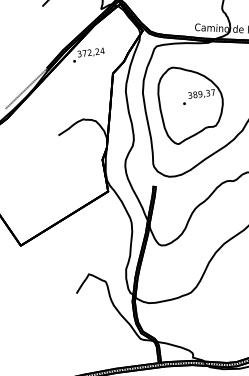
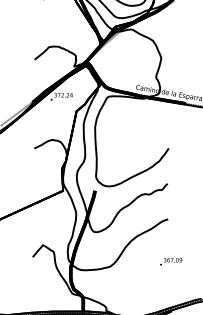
part: (190, 103) -> (126, 138), removed

